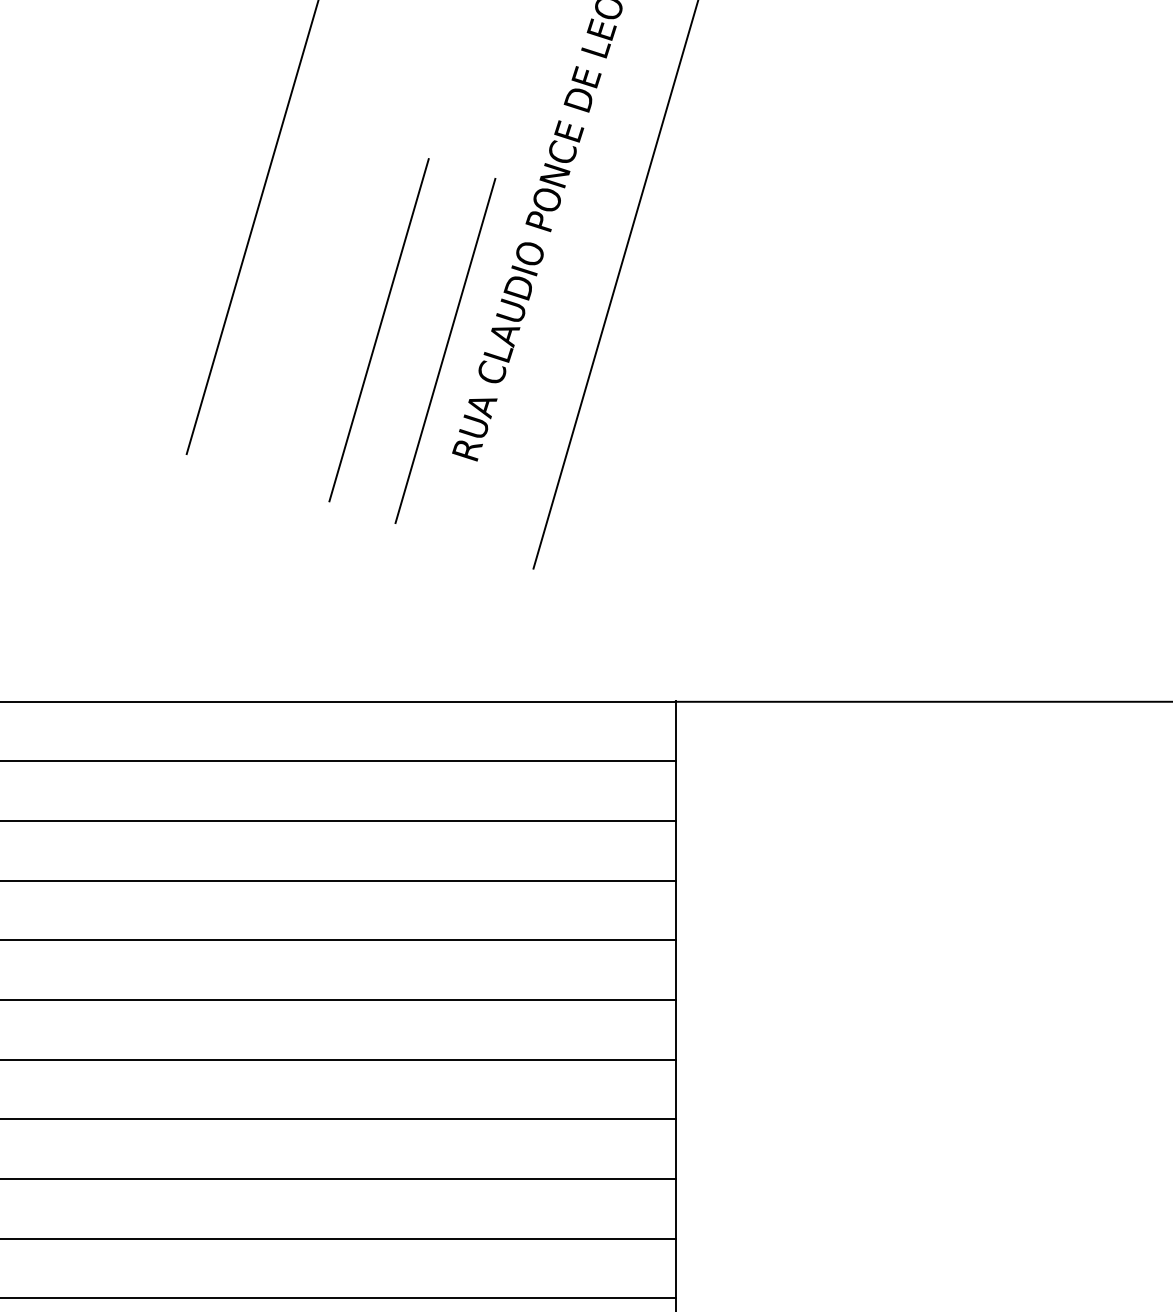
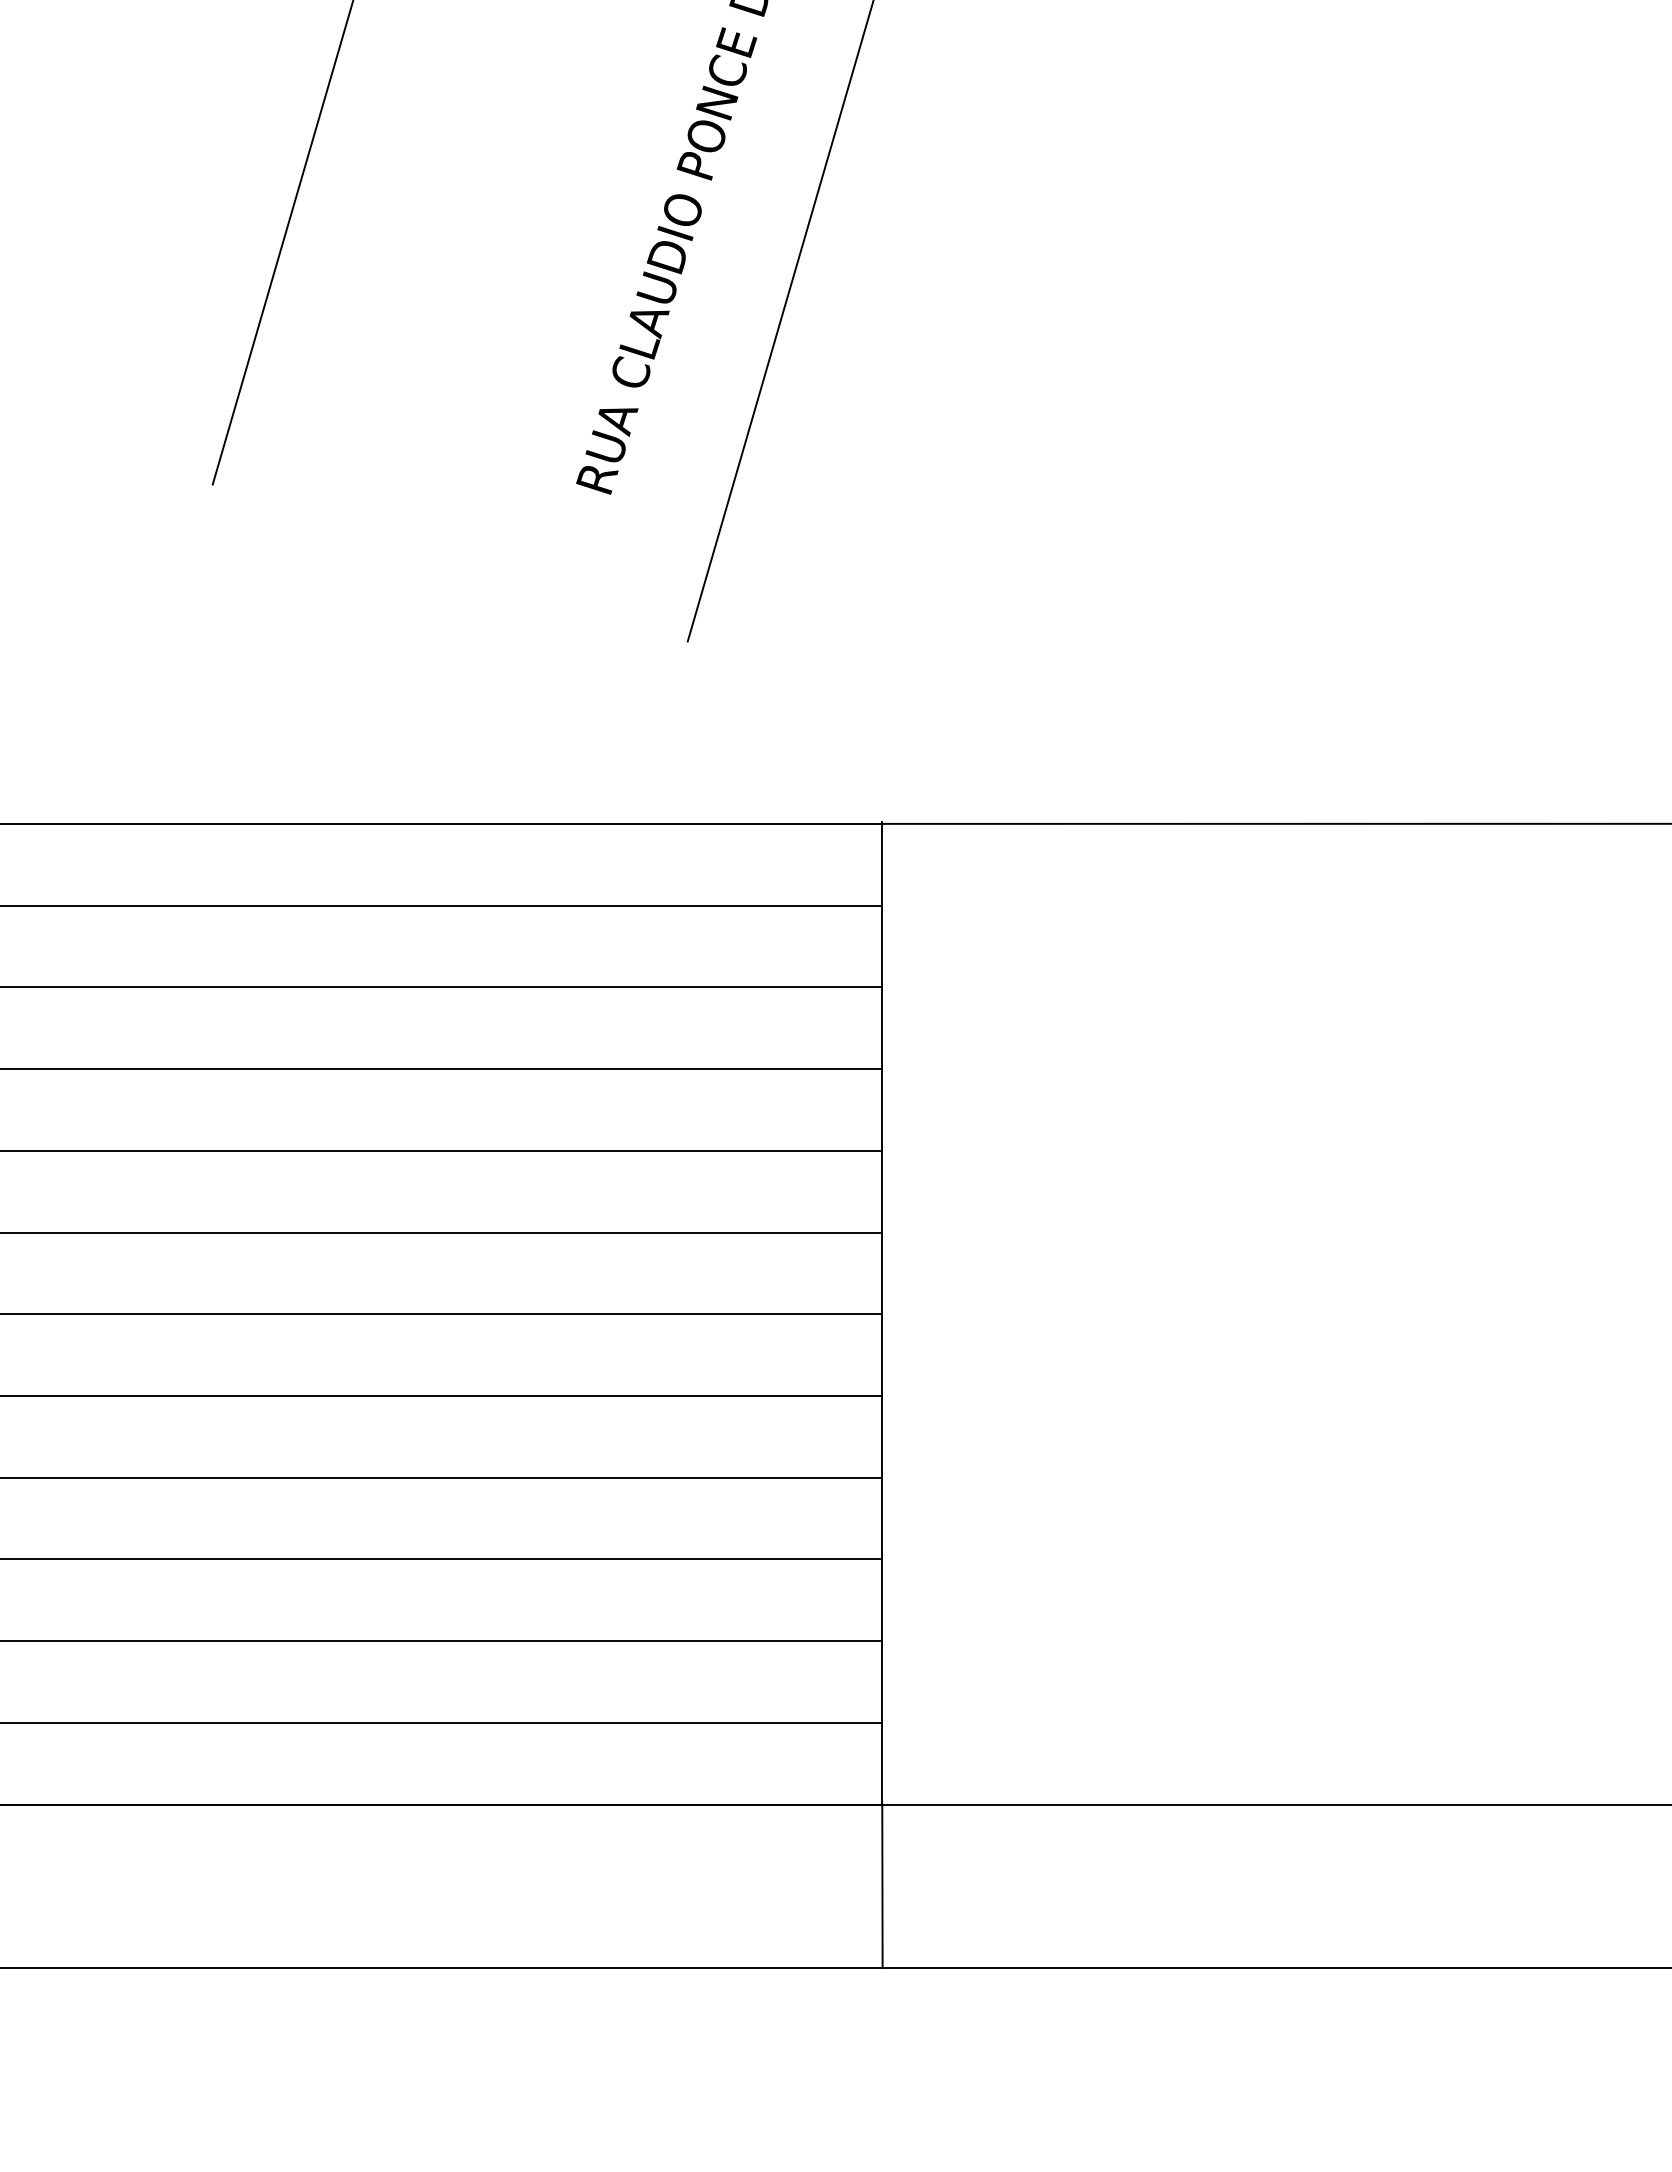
line: (379, 329) -> (476, 314), removed
line: (444, 351) -> (566, 343), removed

